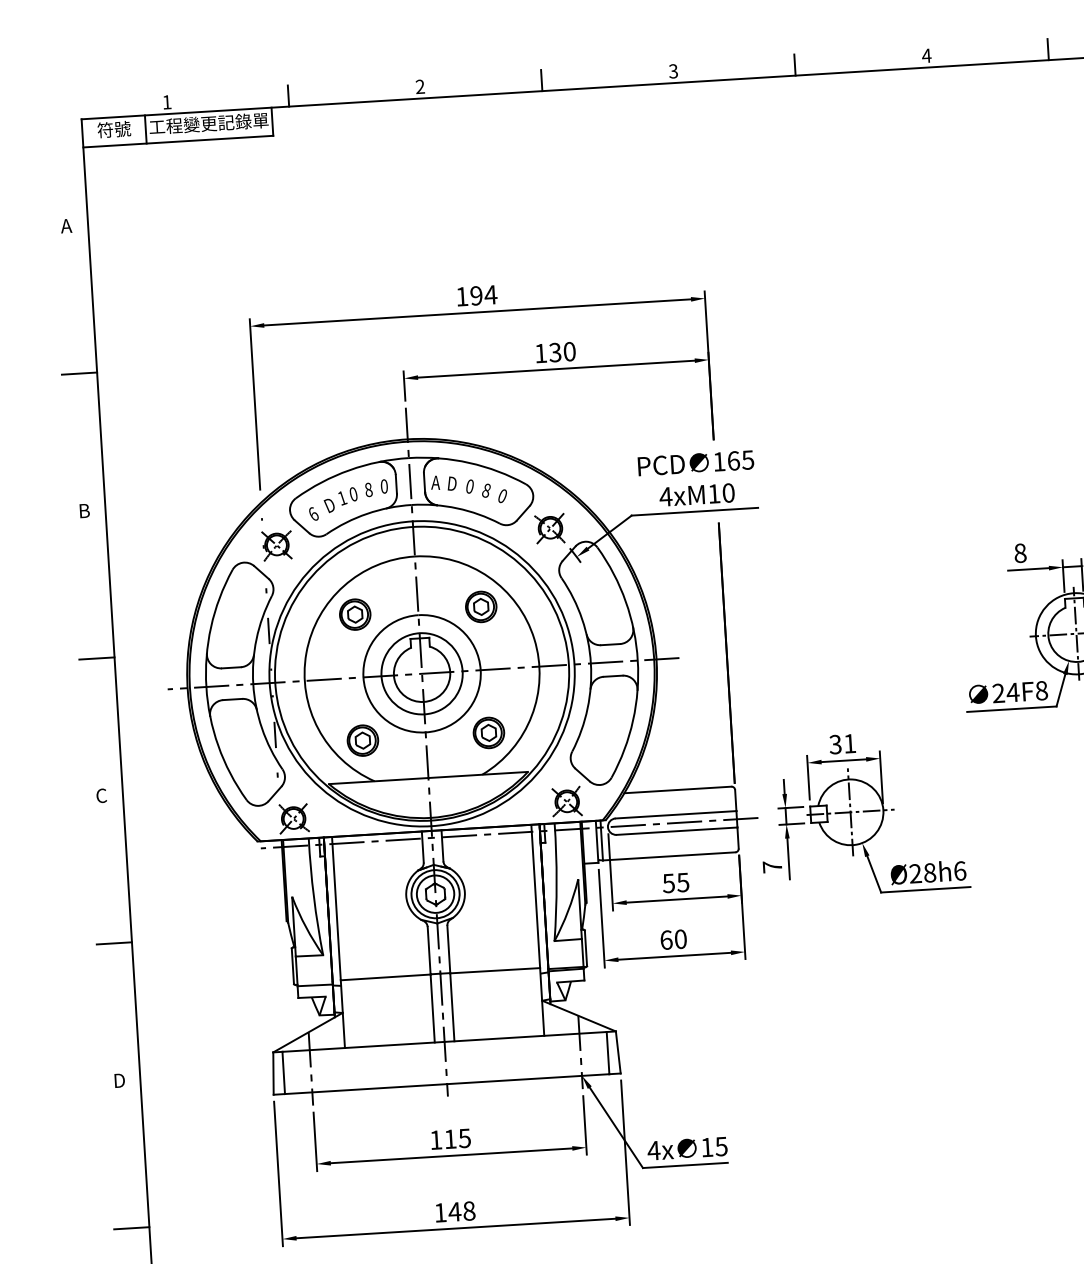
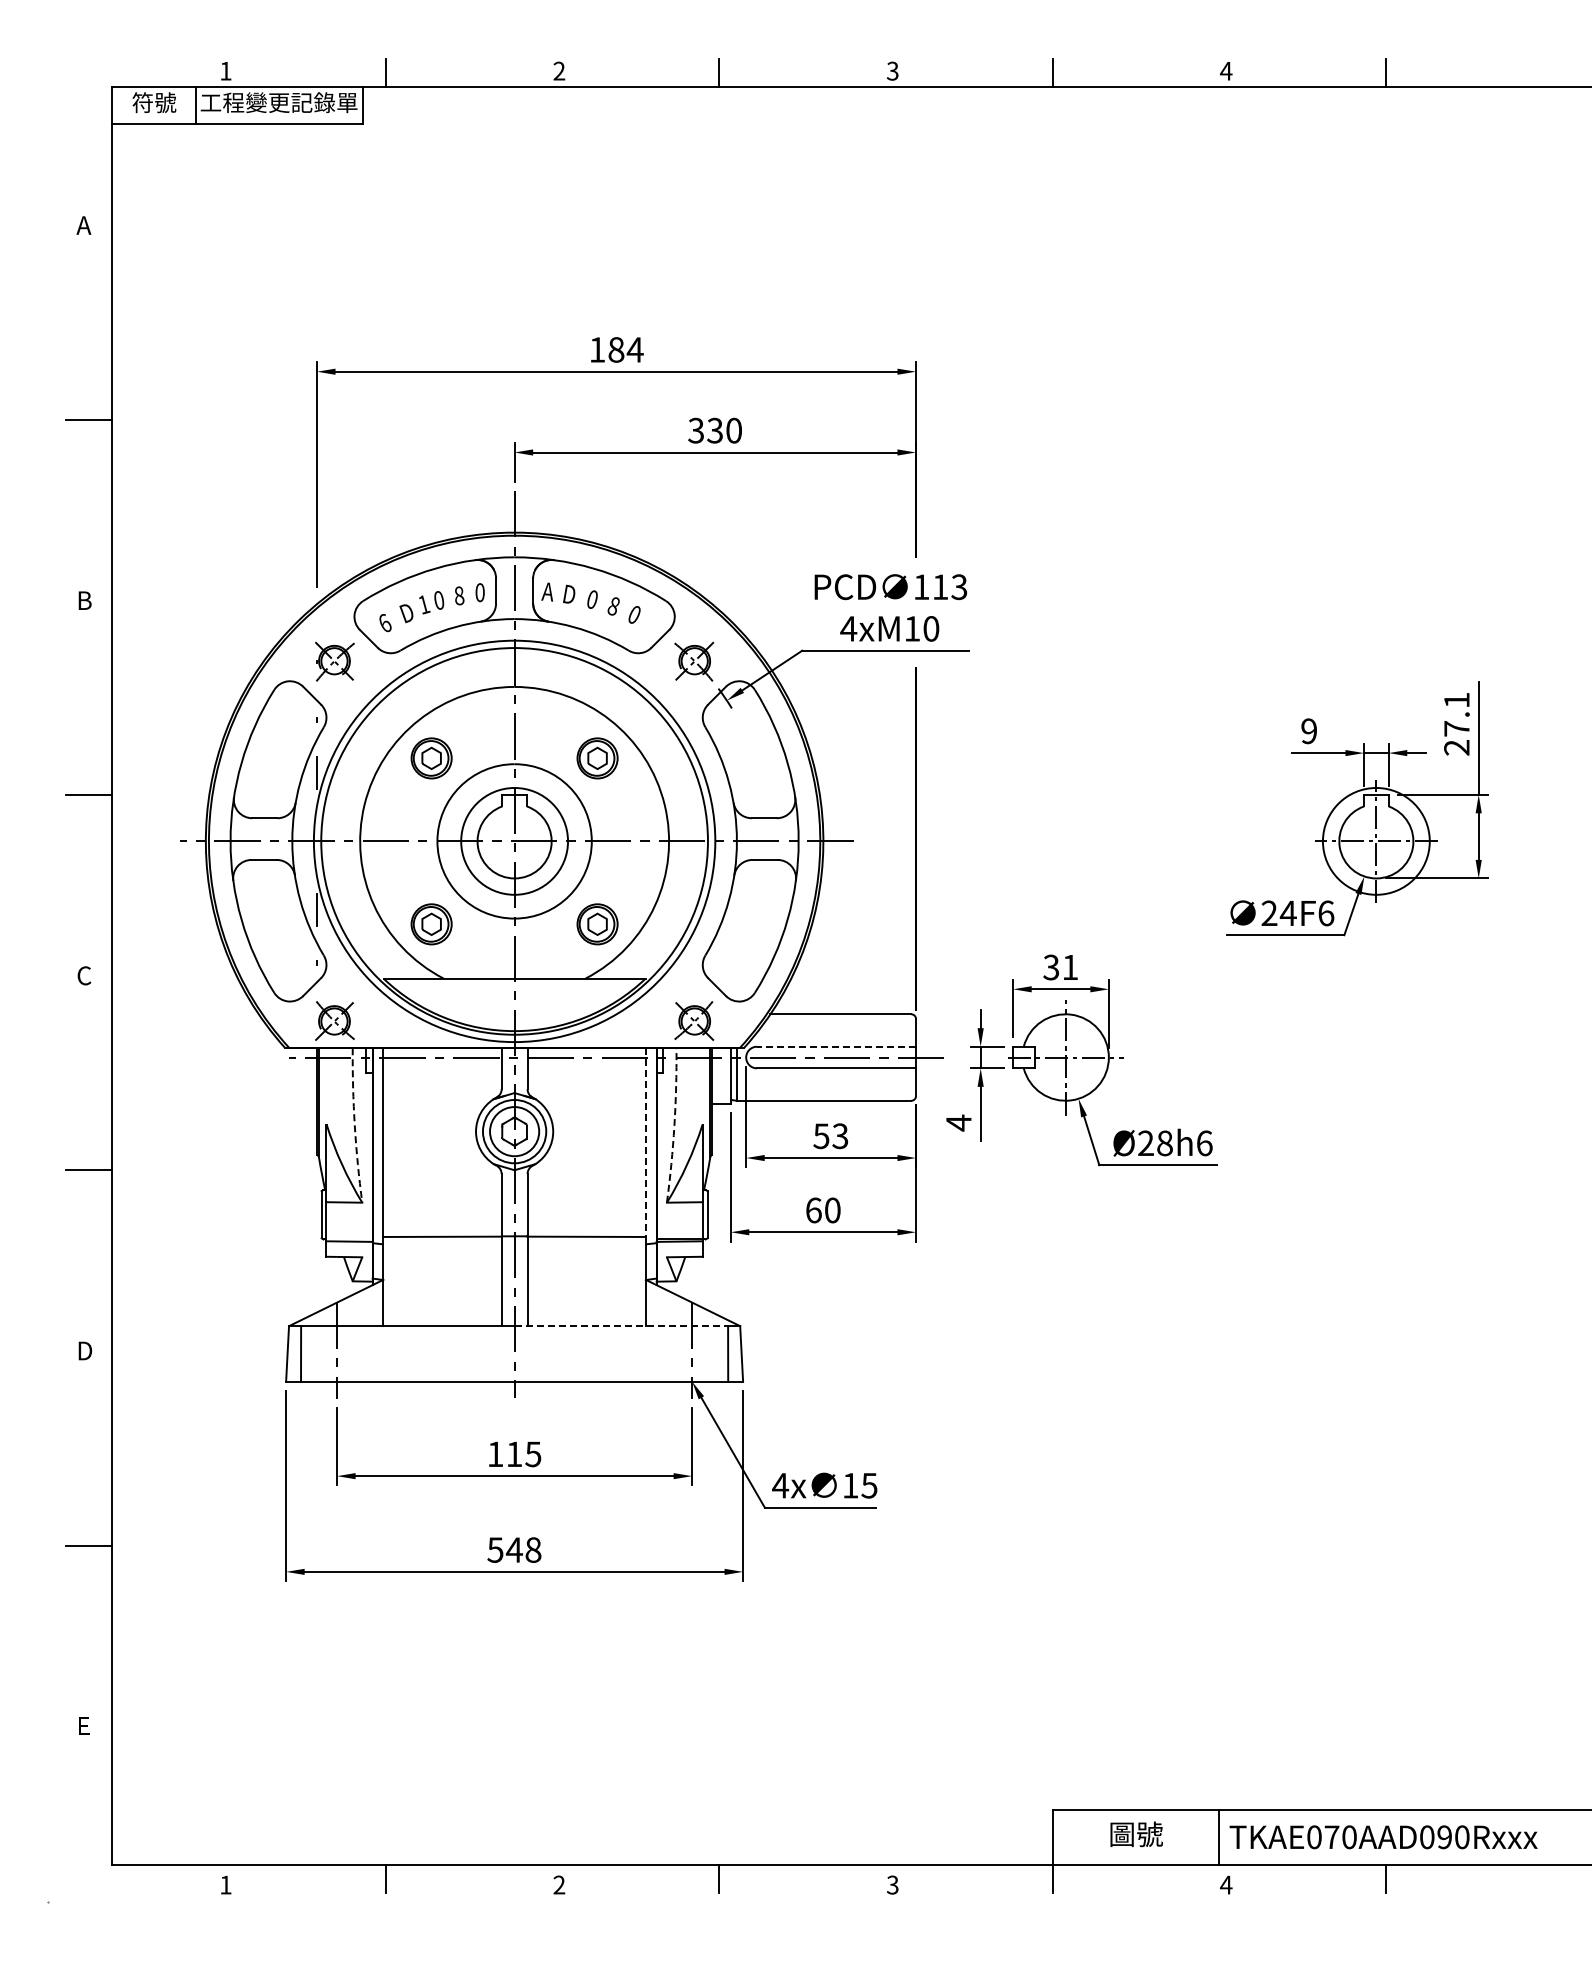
text: (476, 295) -> (616, 349), 194 -> 184
text: (540, 353) -> (695, 430), 130 -> 330
text: (741, 460) -> (950, 587), 165 -> 113
text: (1020, 553) -> (1309, 731), 8 -> 9
text: (1041, 690) -> (1326, 913), 24F8 -> 24F6
line: (676, 814) -> (836, 1046), solid -> dashed
text: (772, 866) -> (958, 1122), 7 -> 4
text: (683, 881) -> (840, 1135), 55 -> 53
arc: (556, 882) -> (674, 1125), solid -> dashed
arc: (313, 896) -> (354, 1125), solid -> dashed
line: (535, 897) -> (645, 1143), solid -> dashed
line: (525, 1037) -> (621, 1326), solid -> dashed
text: (440, 1212) -> (495, 1549), 148 -> 548

